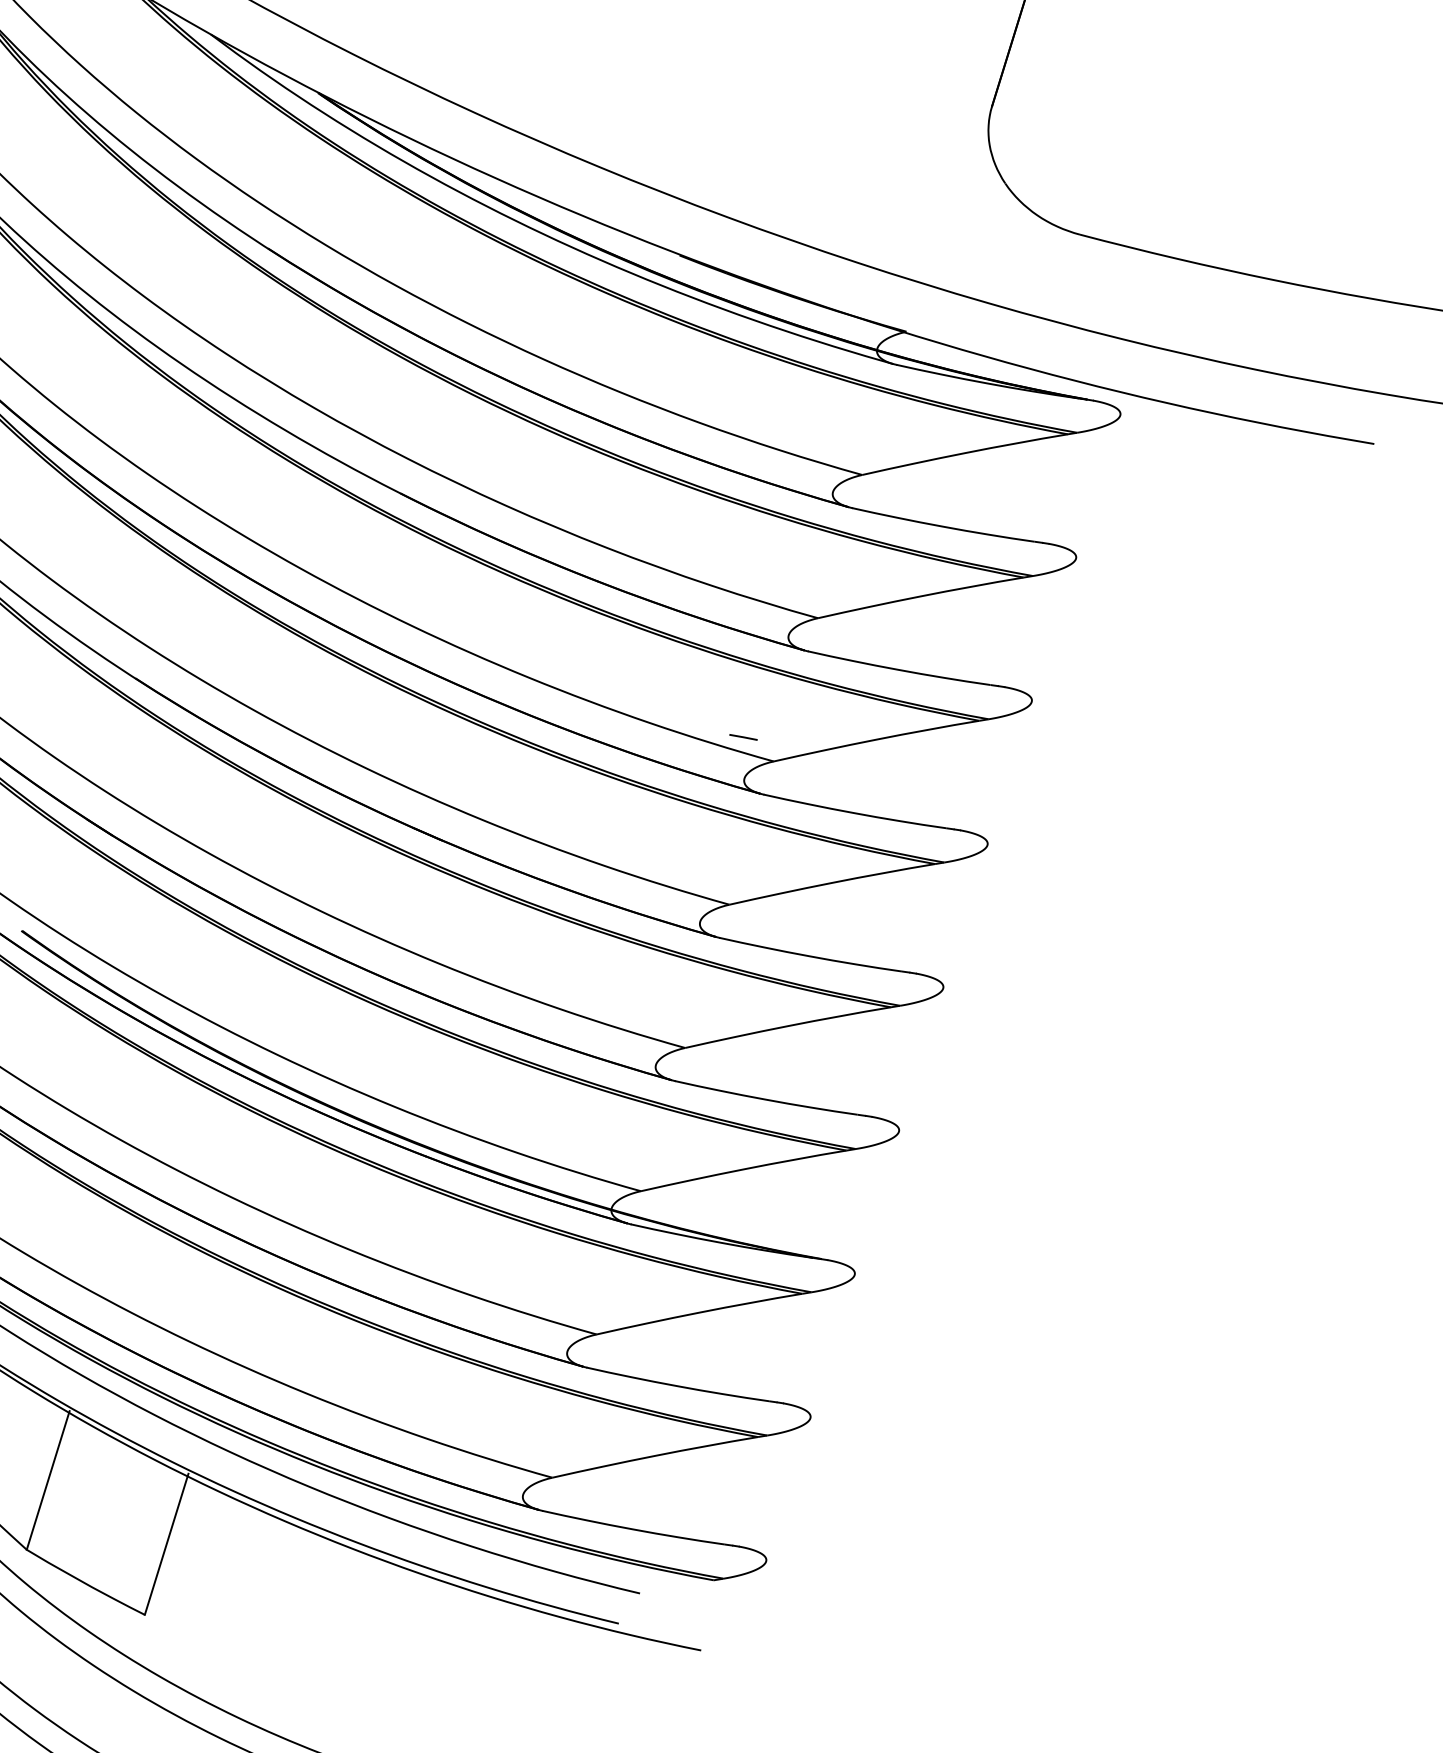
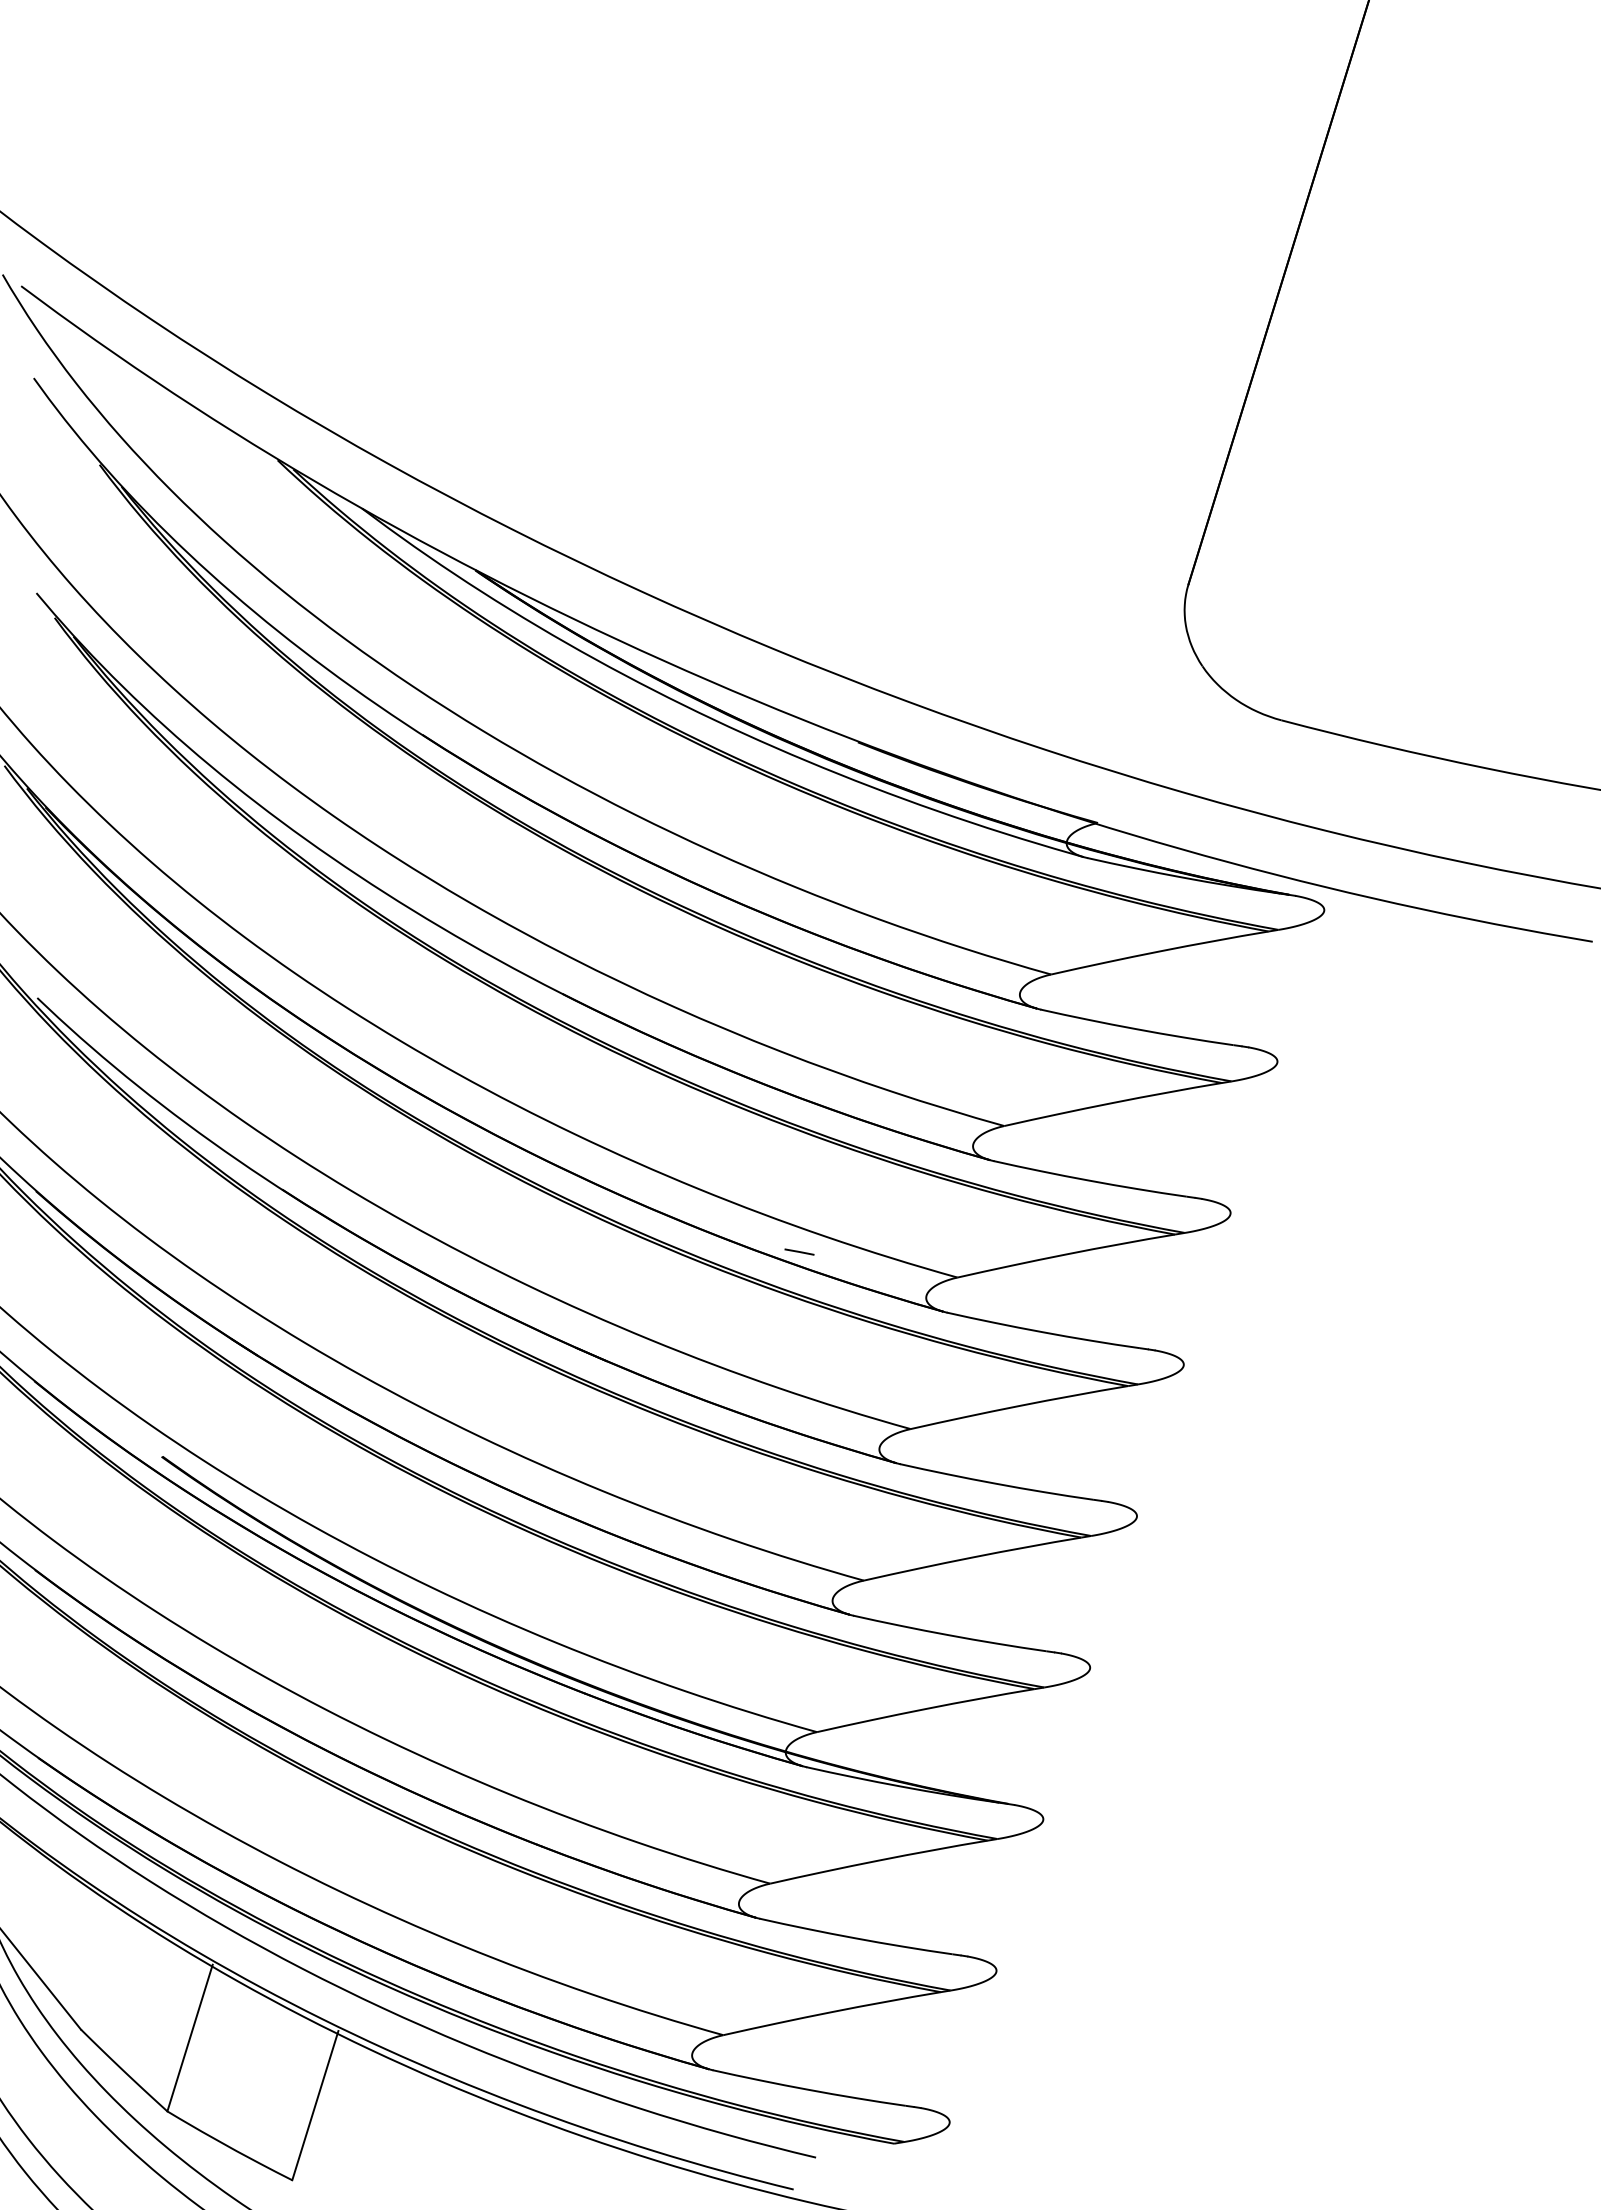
line: (743, 736) -> (799, 1251), moved

